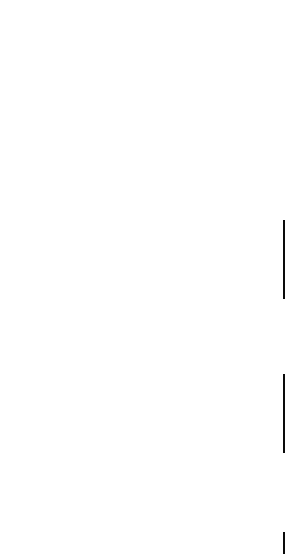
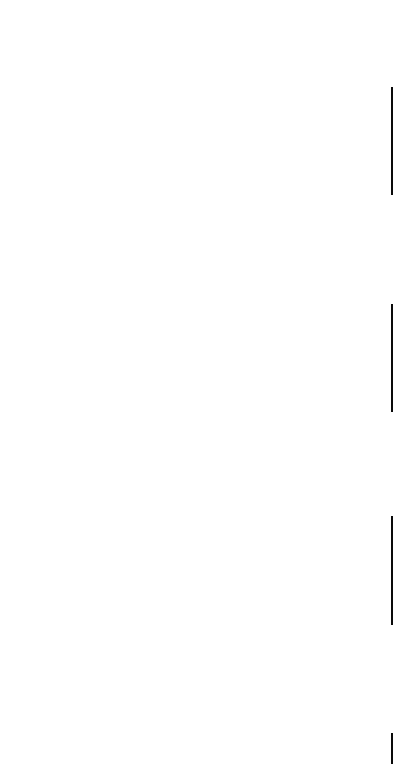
line: (283, 101) -> (390, 140), added

